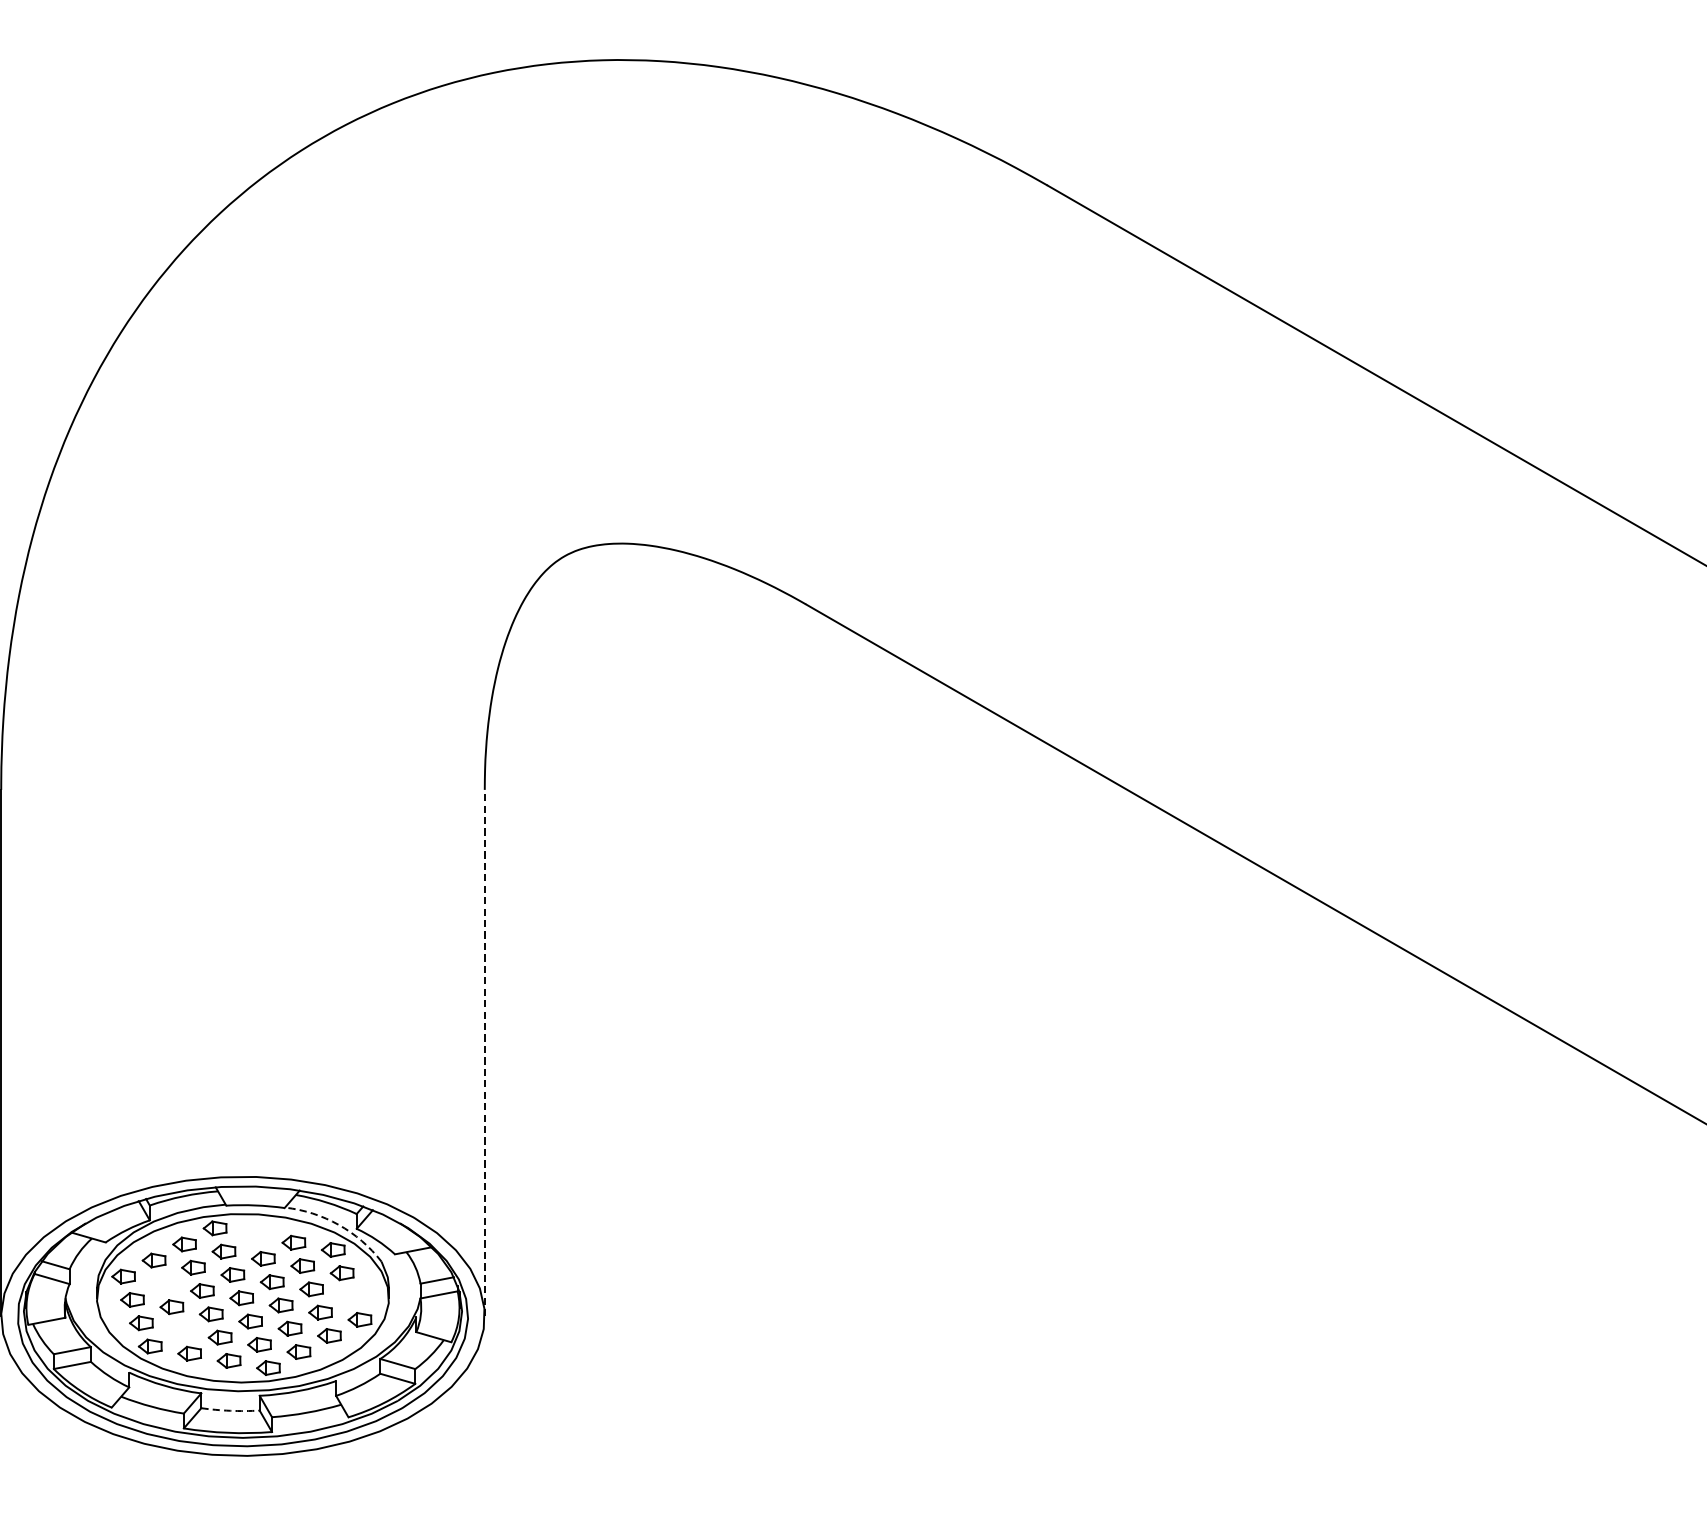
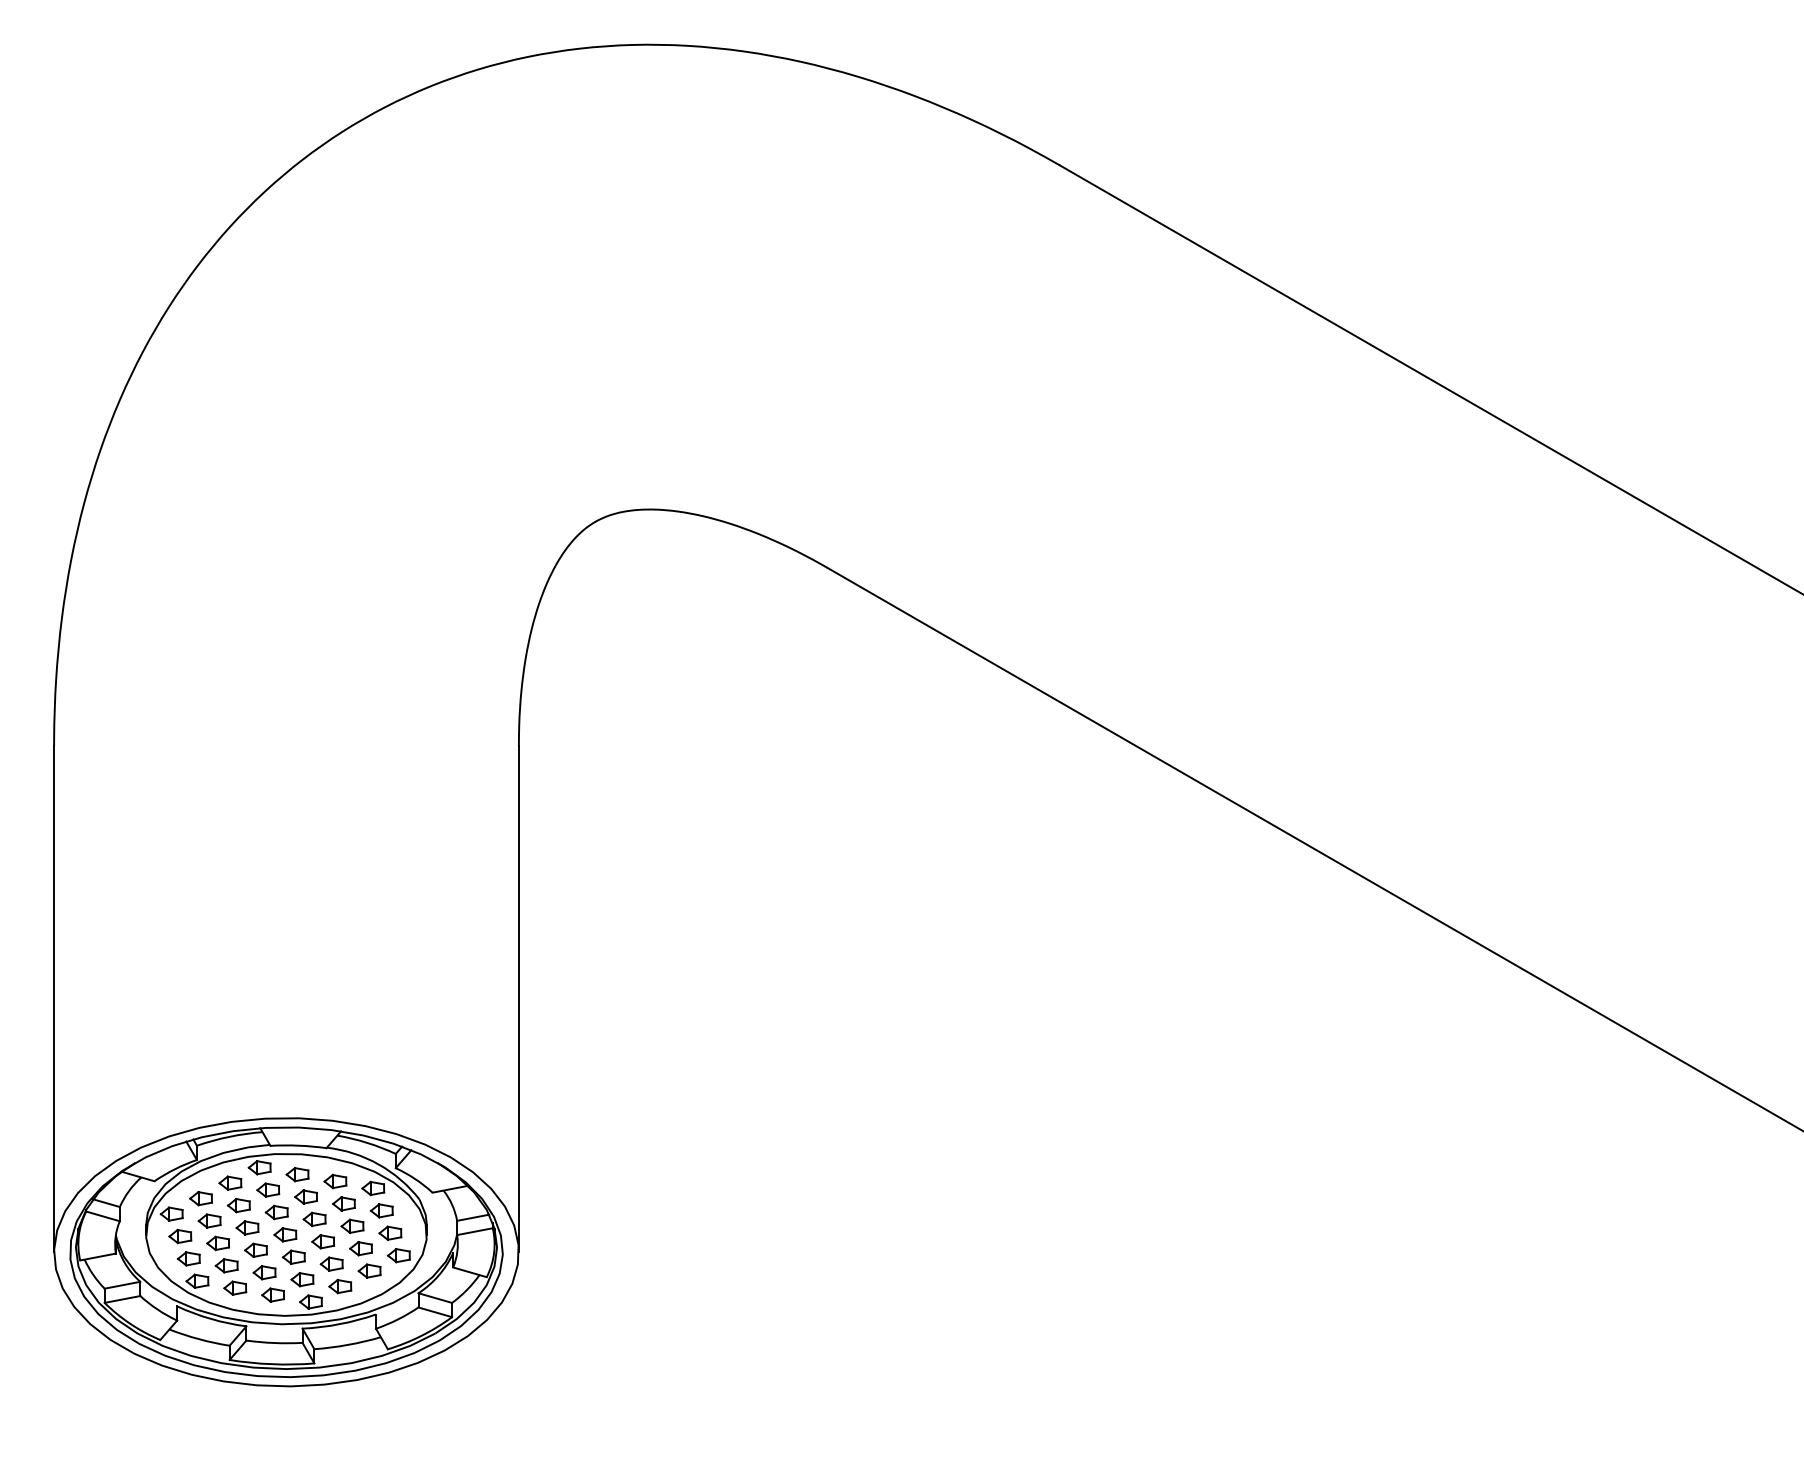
line: (484, 1052) -> (518, 998), dashed -> solid
arc: (338, 1225) -> (378, 1164), dashed -> solid
part: (254, 1235) -> (297, 1174), added
part: (162, 1283) -> (209, 1220), added
part: (351, 1295) -> (390, 1232), added
part: (180, 1330) -> (226, 1265), added
arc: (230, 1411) -> (274, 1343), dashed -> solid

